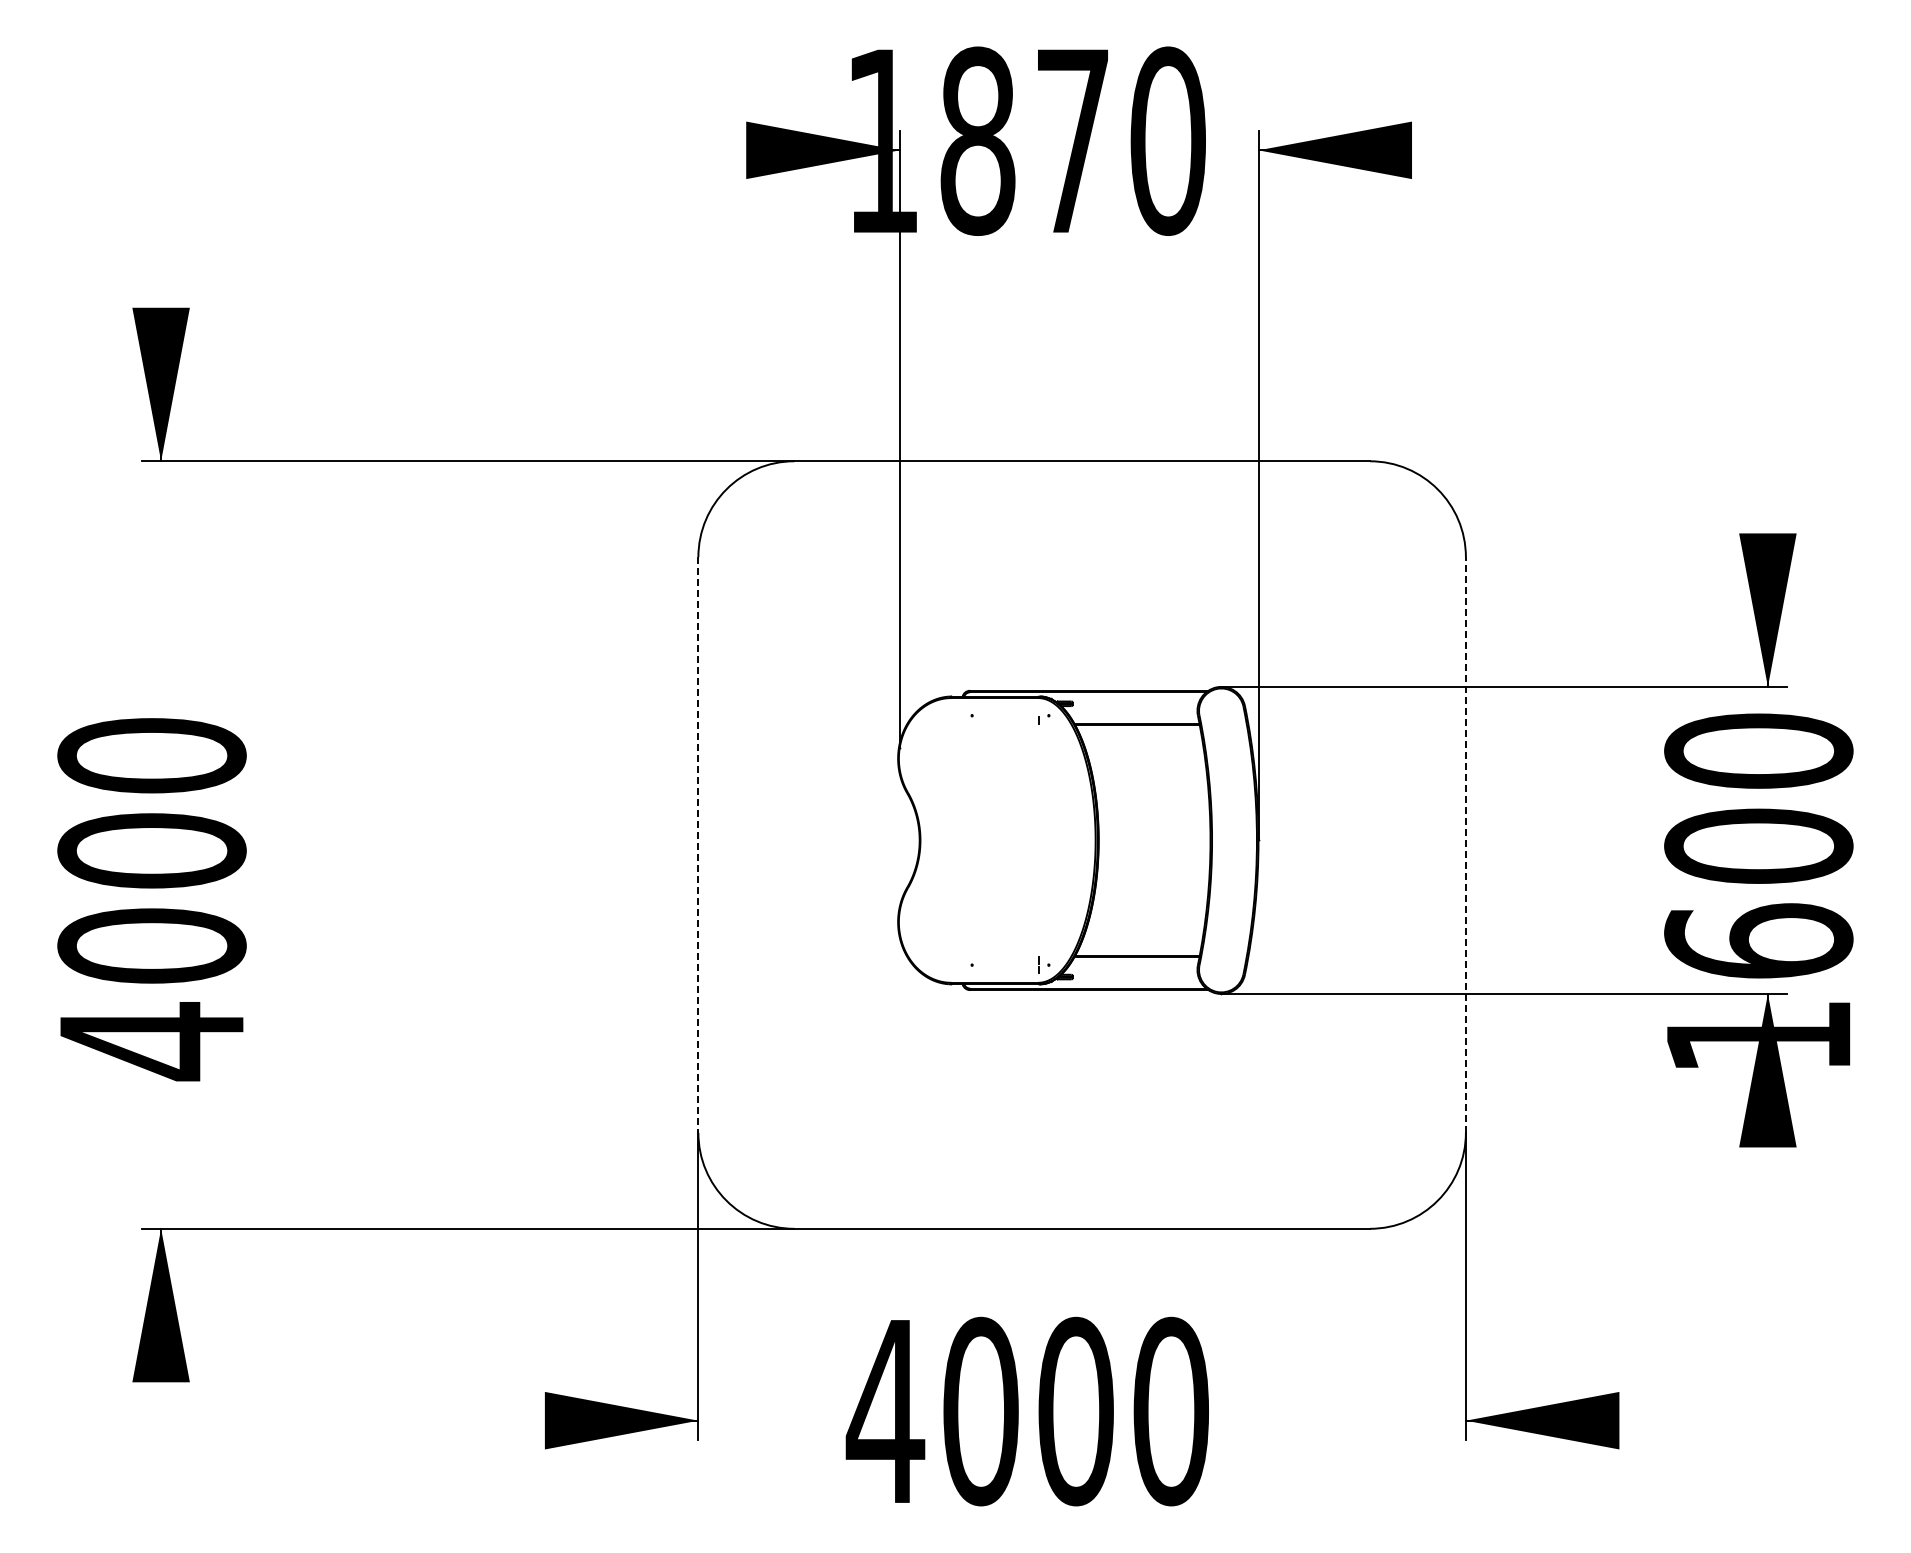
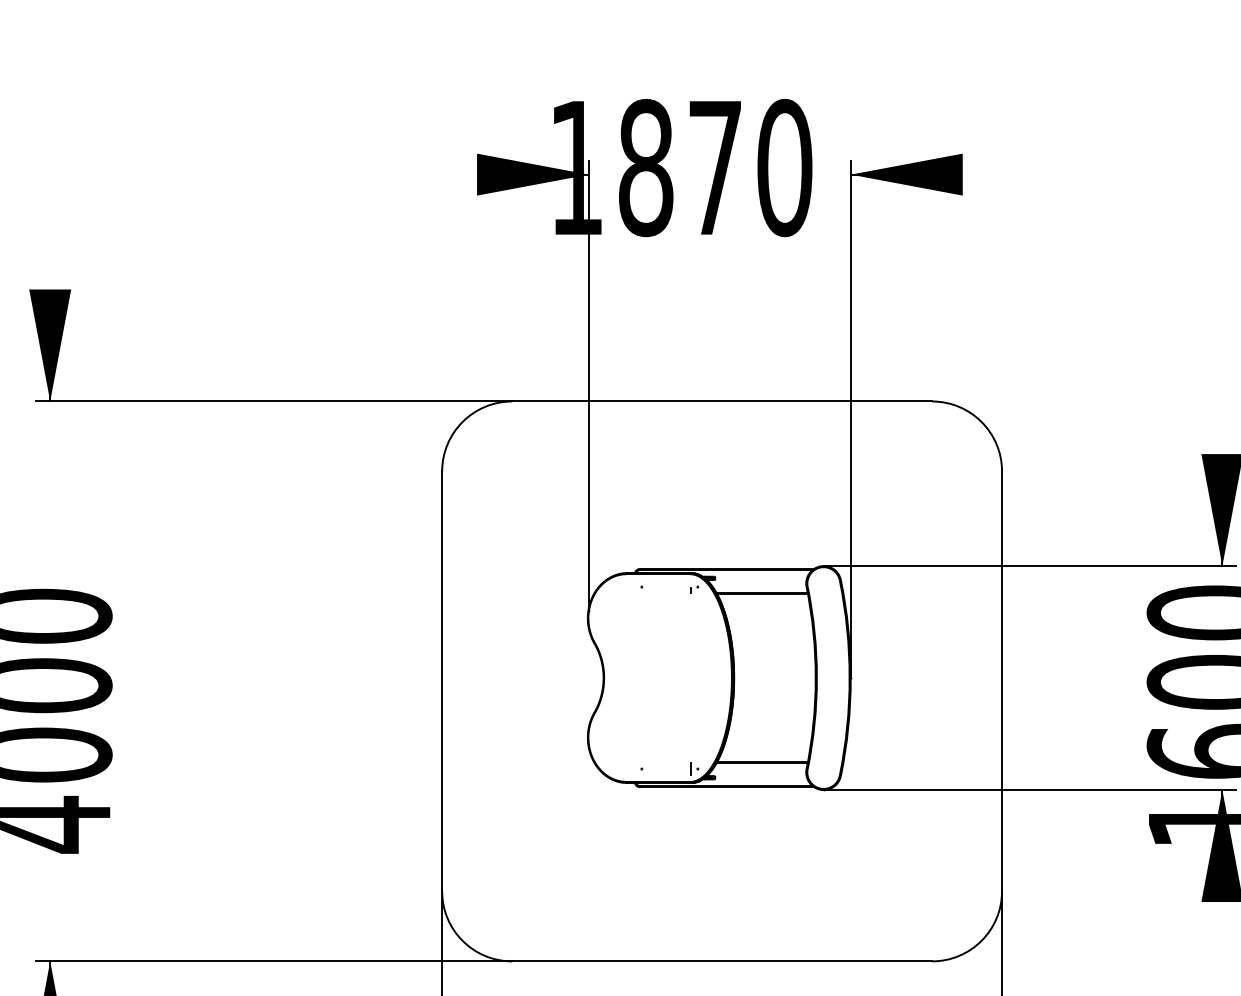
line: (698, 845) -> (442, 681), dashed -> solid
line: (1465, 845) -> (1001, 681), dashed -> solid

